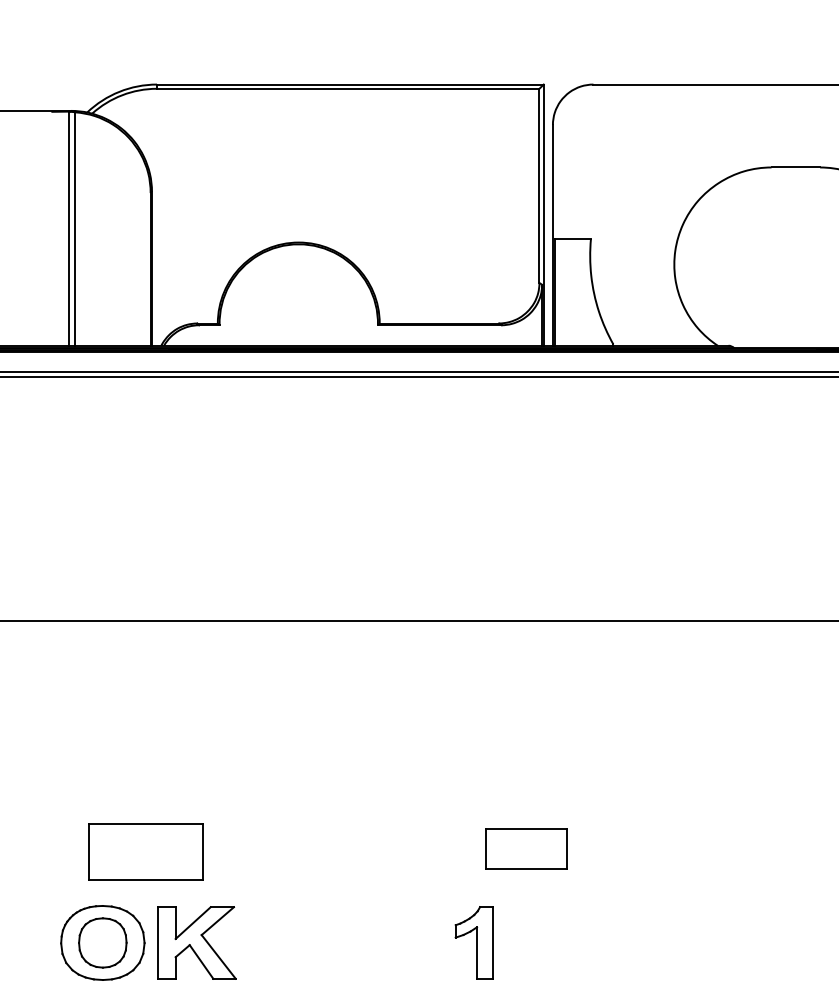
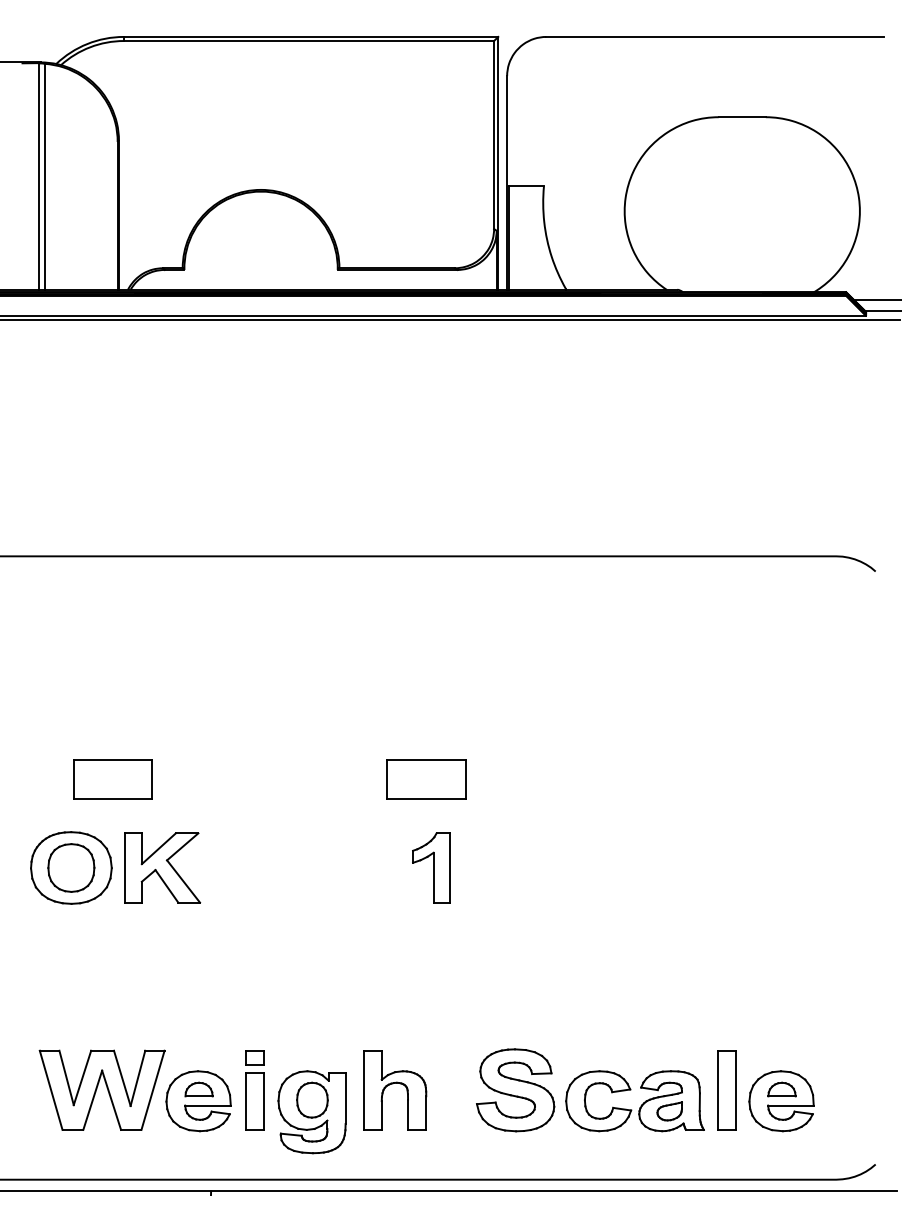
part: (526, 848) -> (426, 779), moved
part: (145, 851) -> (112, 779), size x0.71

